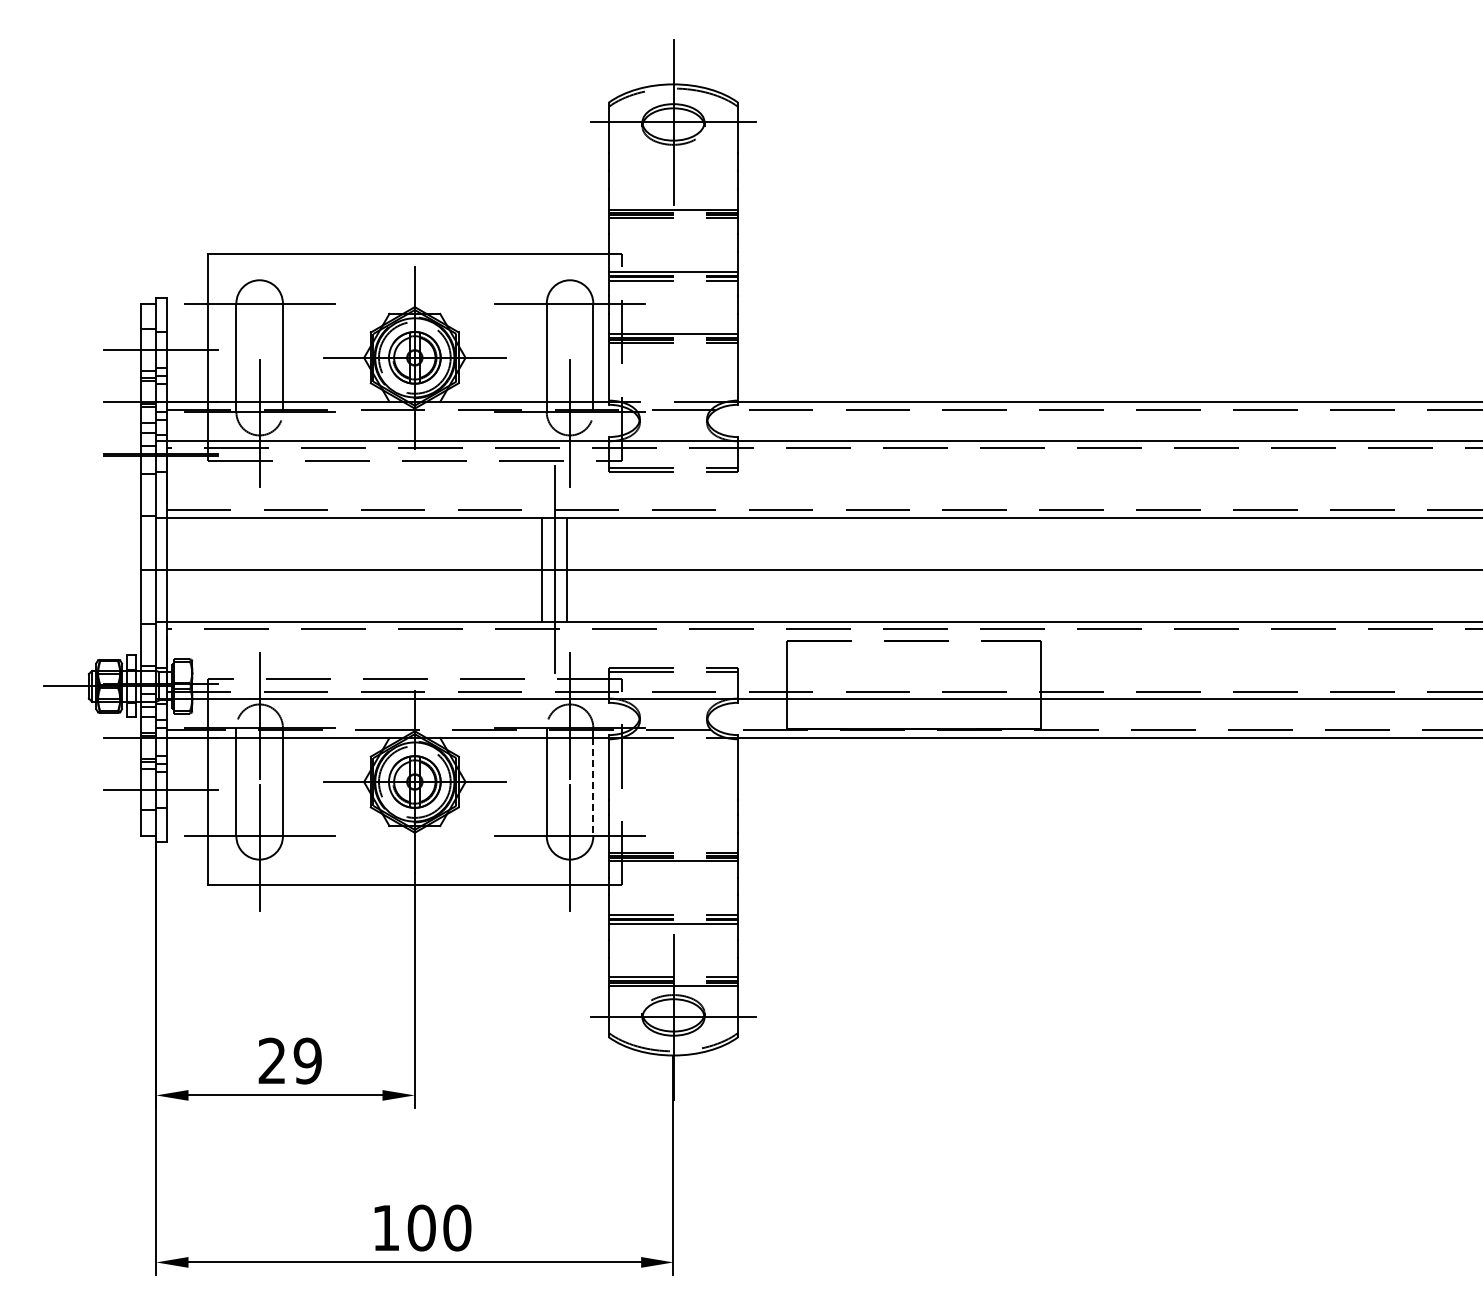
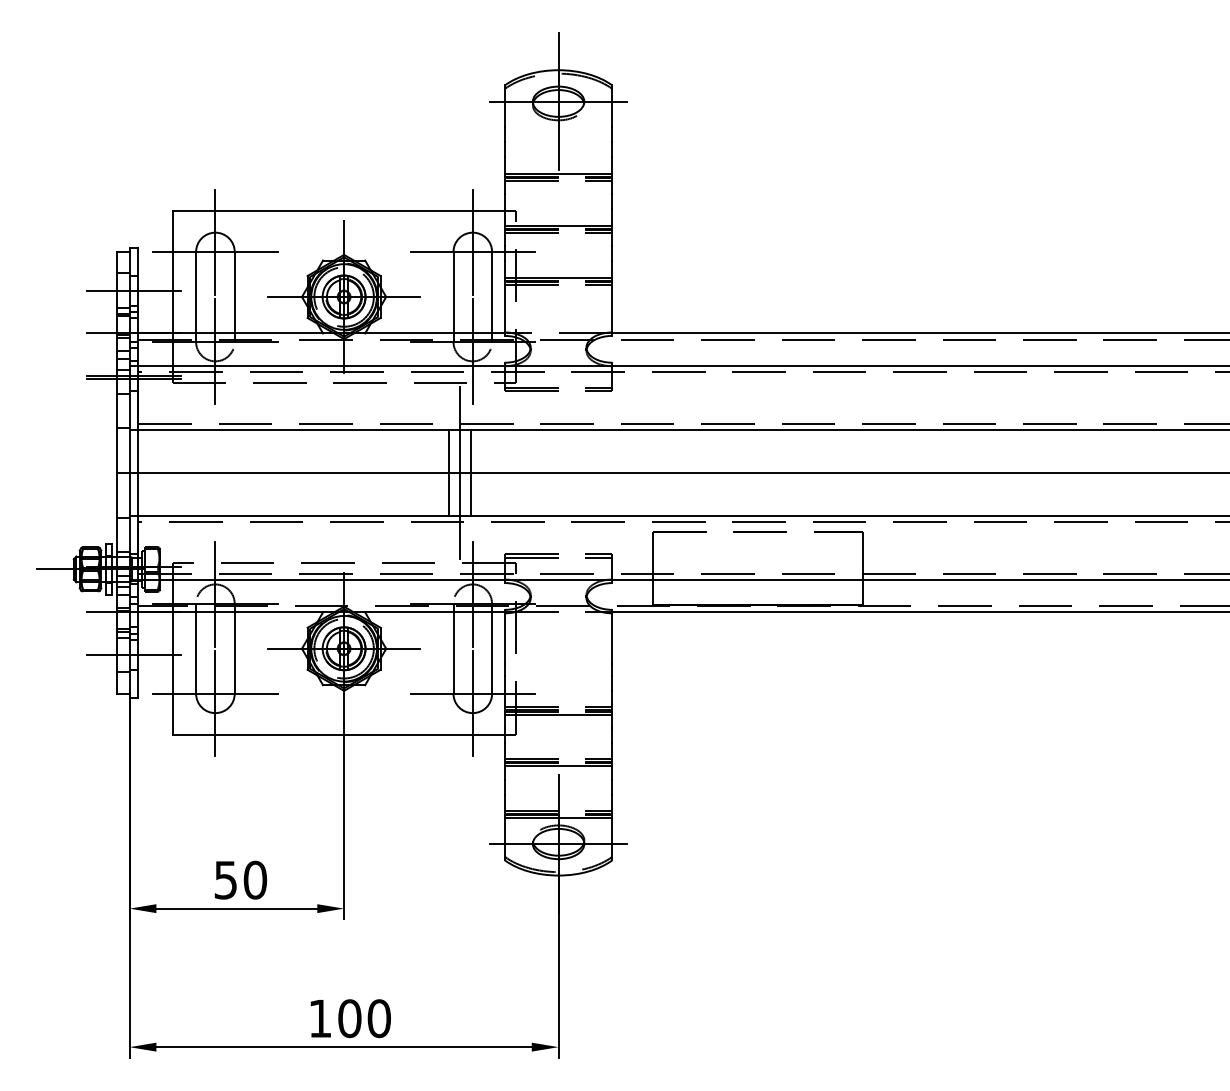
line: (259, 291) -> (215, 241), added
line: (570, 291) -> (473, 241), added
line: (593, 787) -> (492, 653), dashed -> solid
text: (289, 1060) -> (240, 879), 29 -> 50

